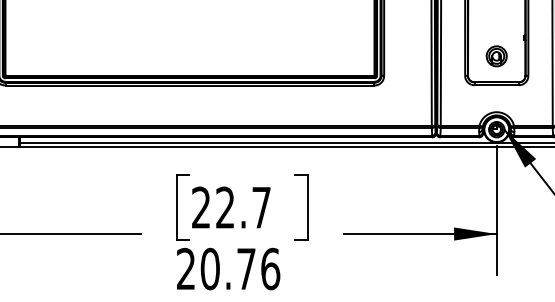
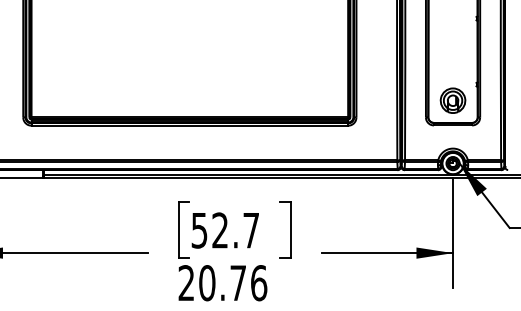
part: (496, 56) -> (452, 100), size x1.43
text: (201, 207) -> (199, 230), 22.7 -> 52.7

